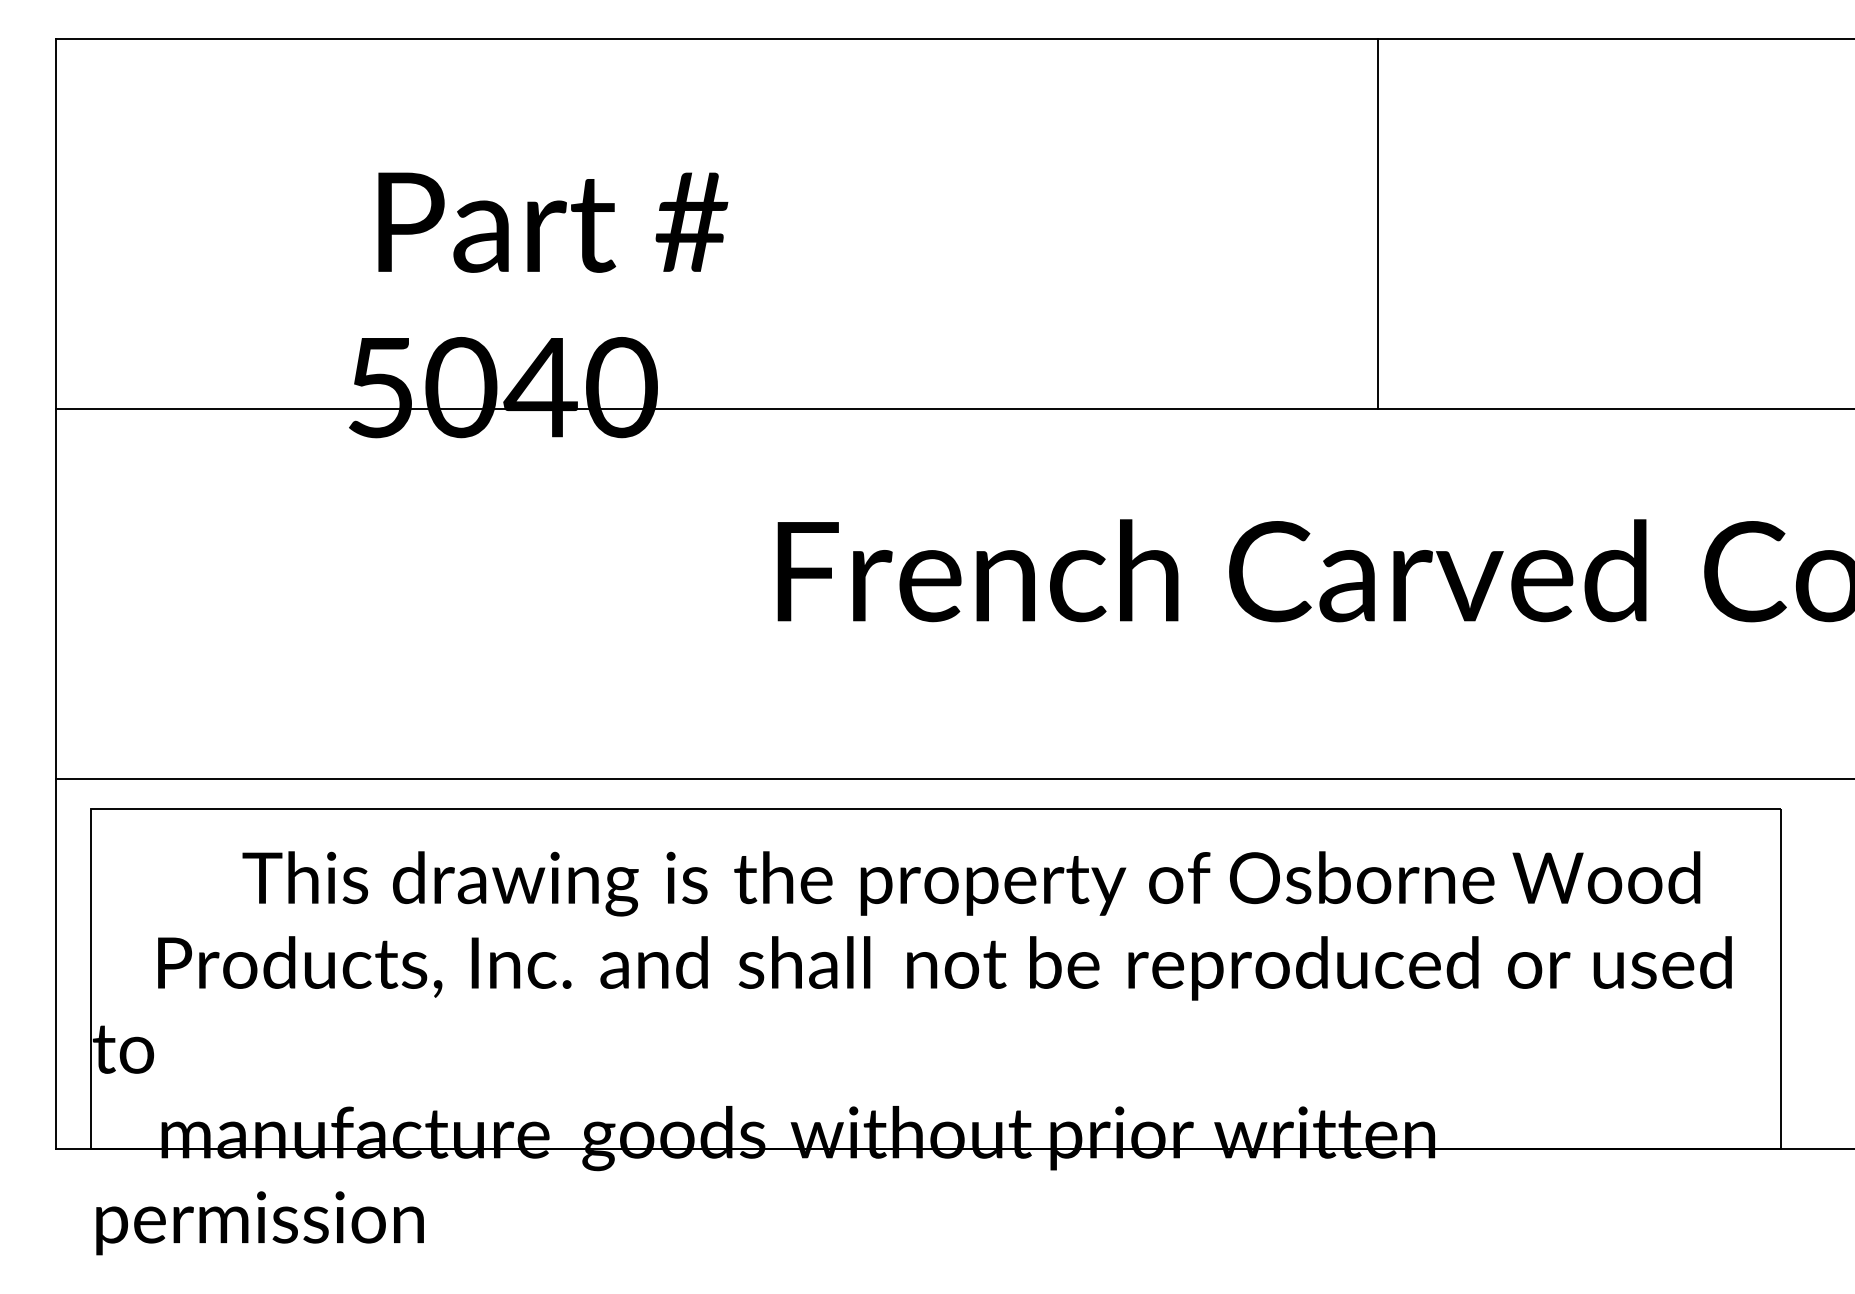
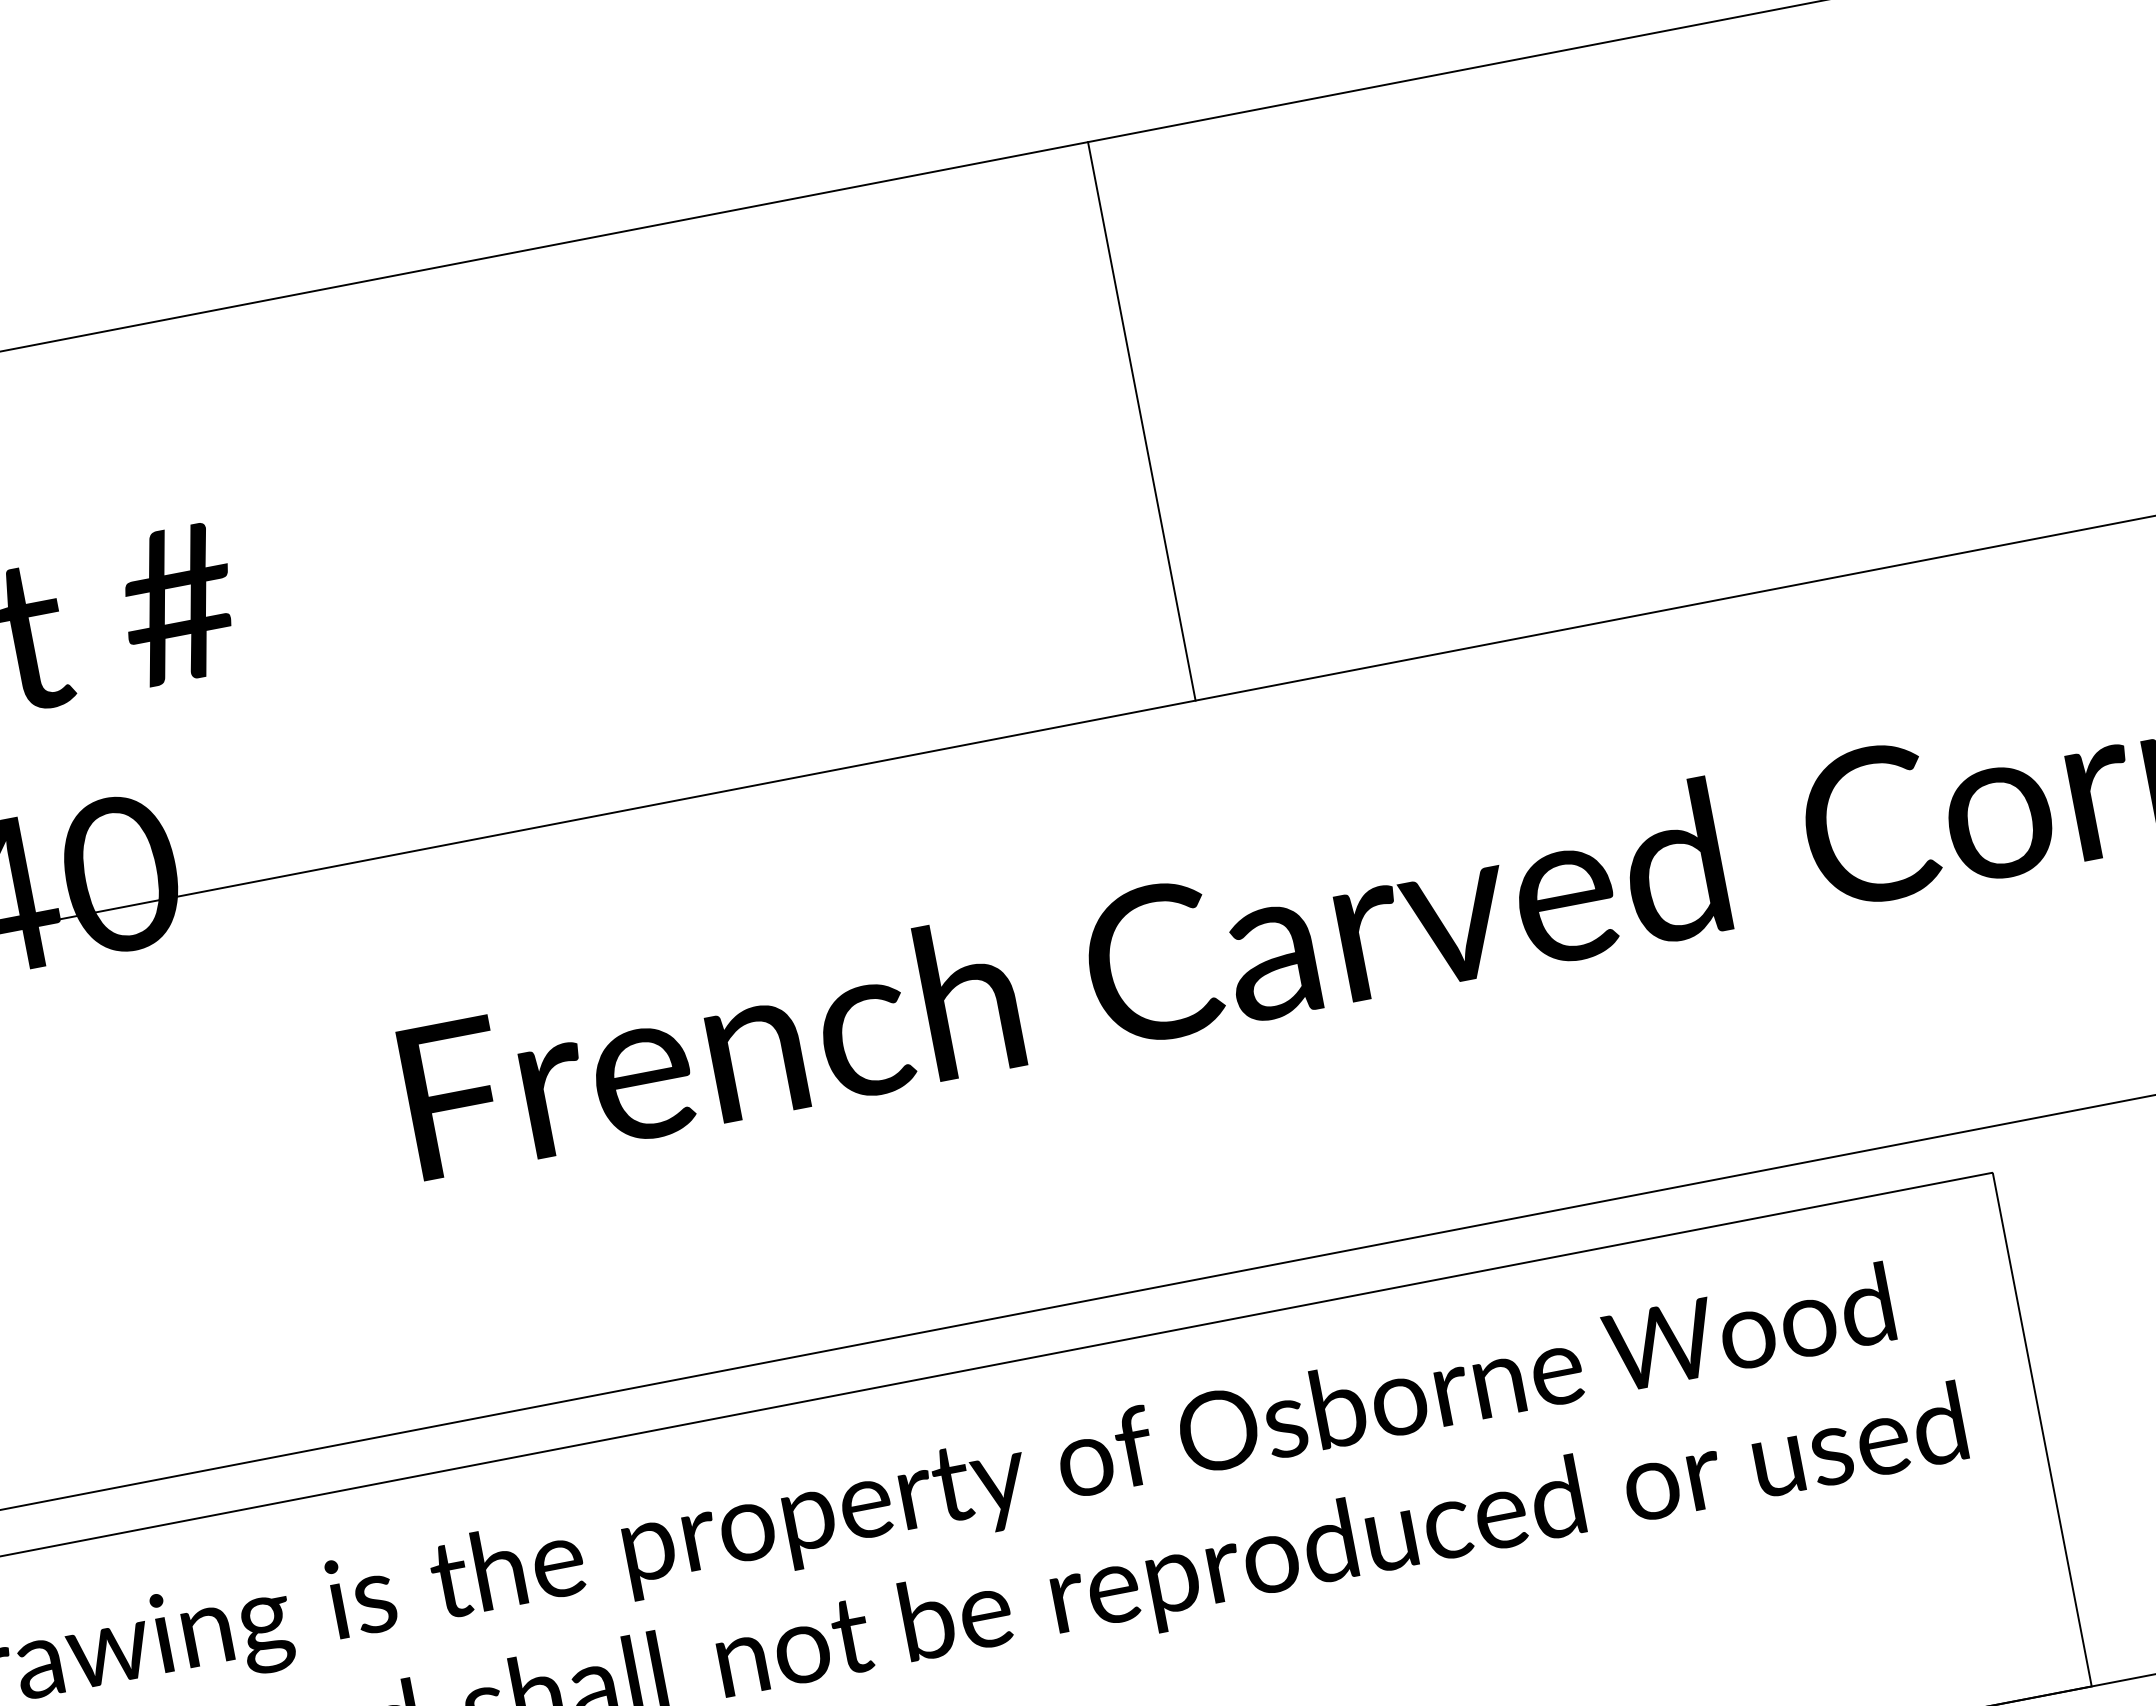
line: (1378, 223) -> (1142, 420), moved

